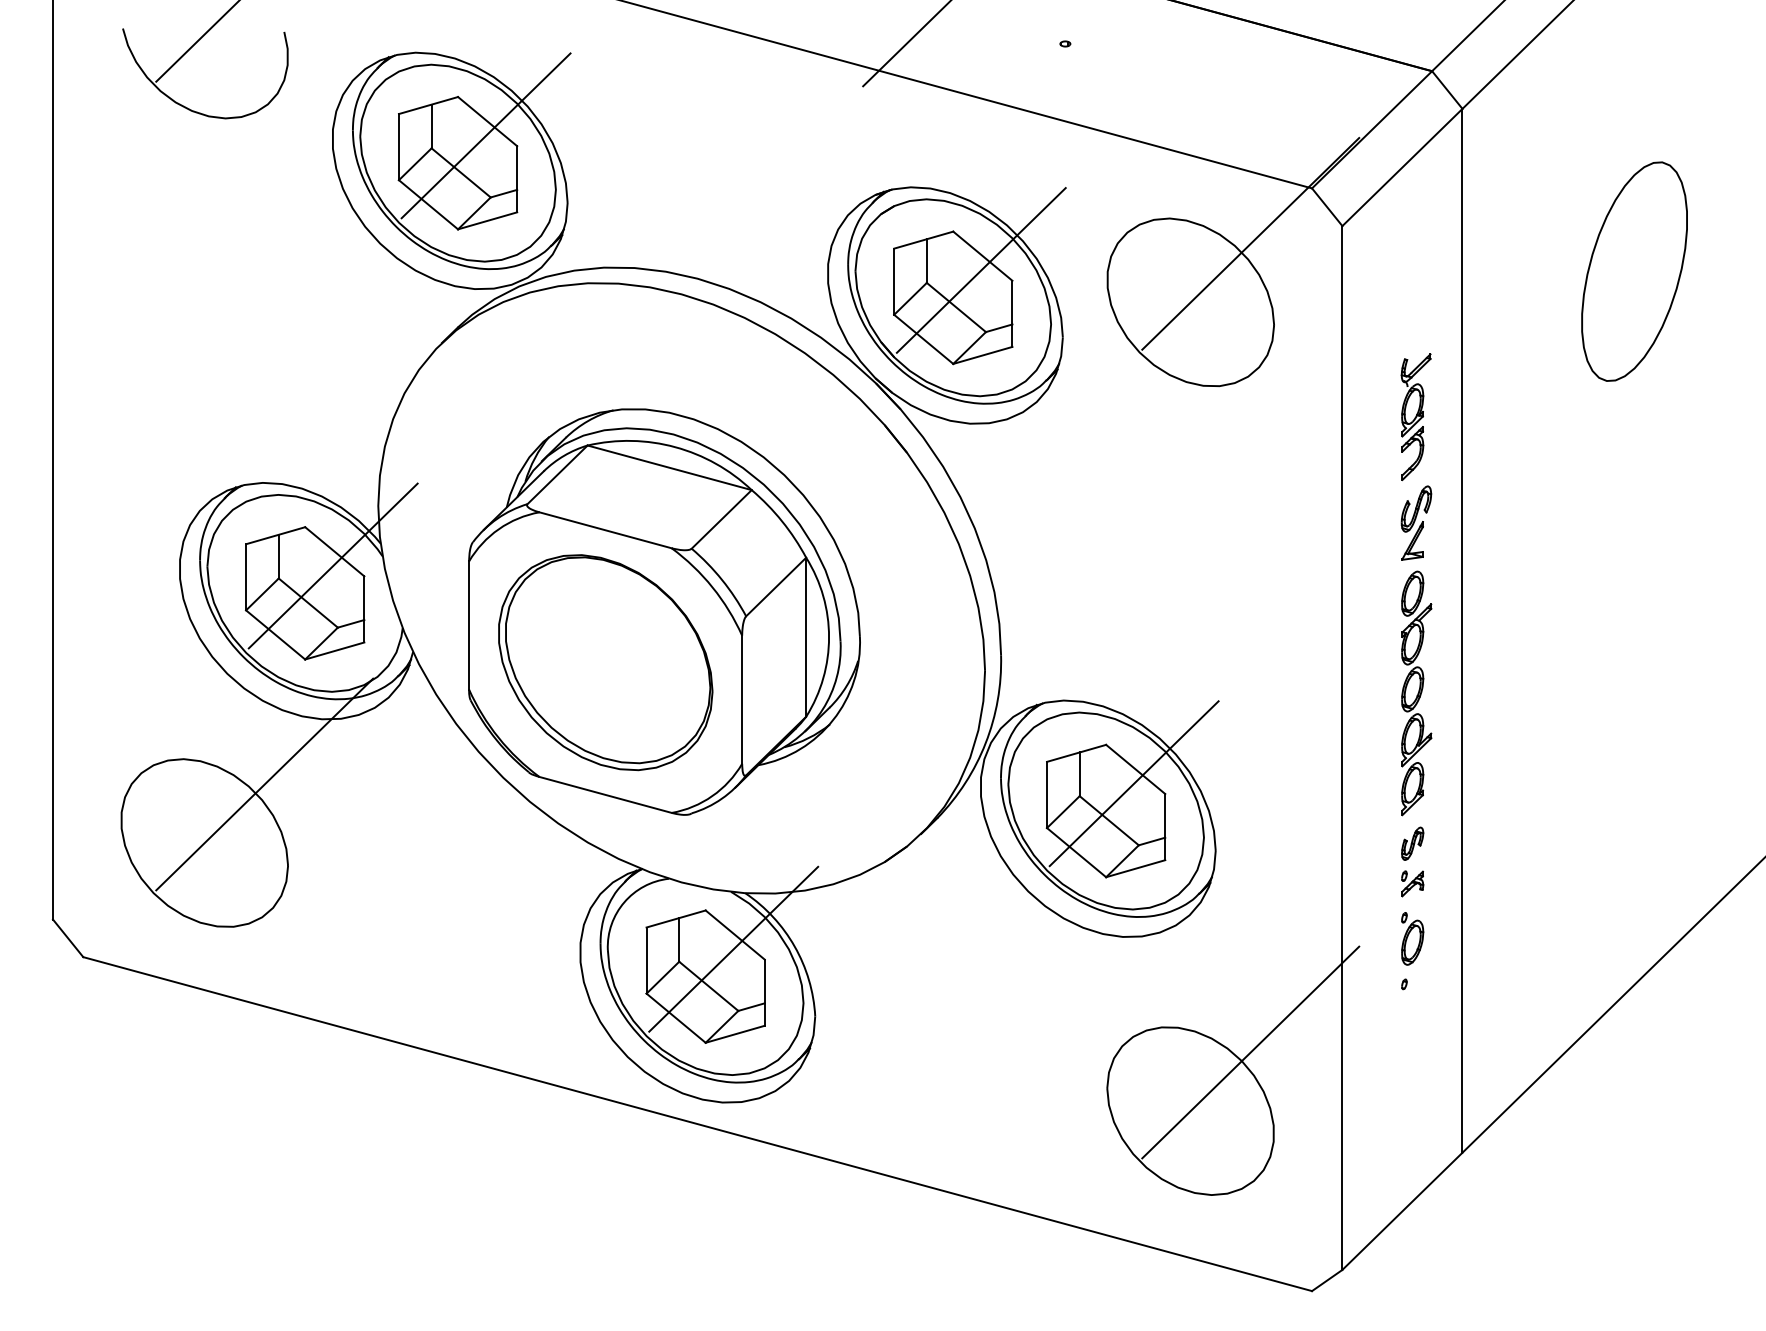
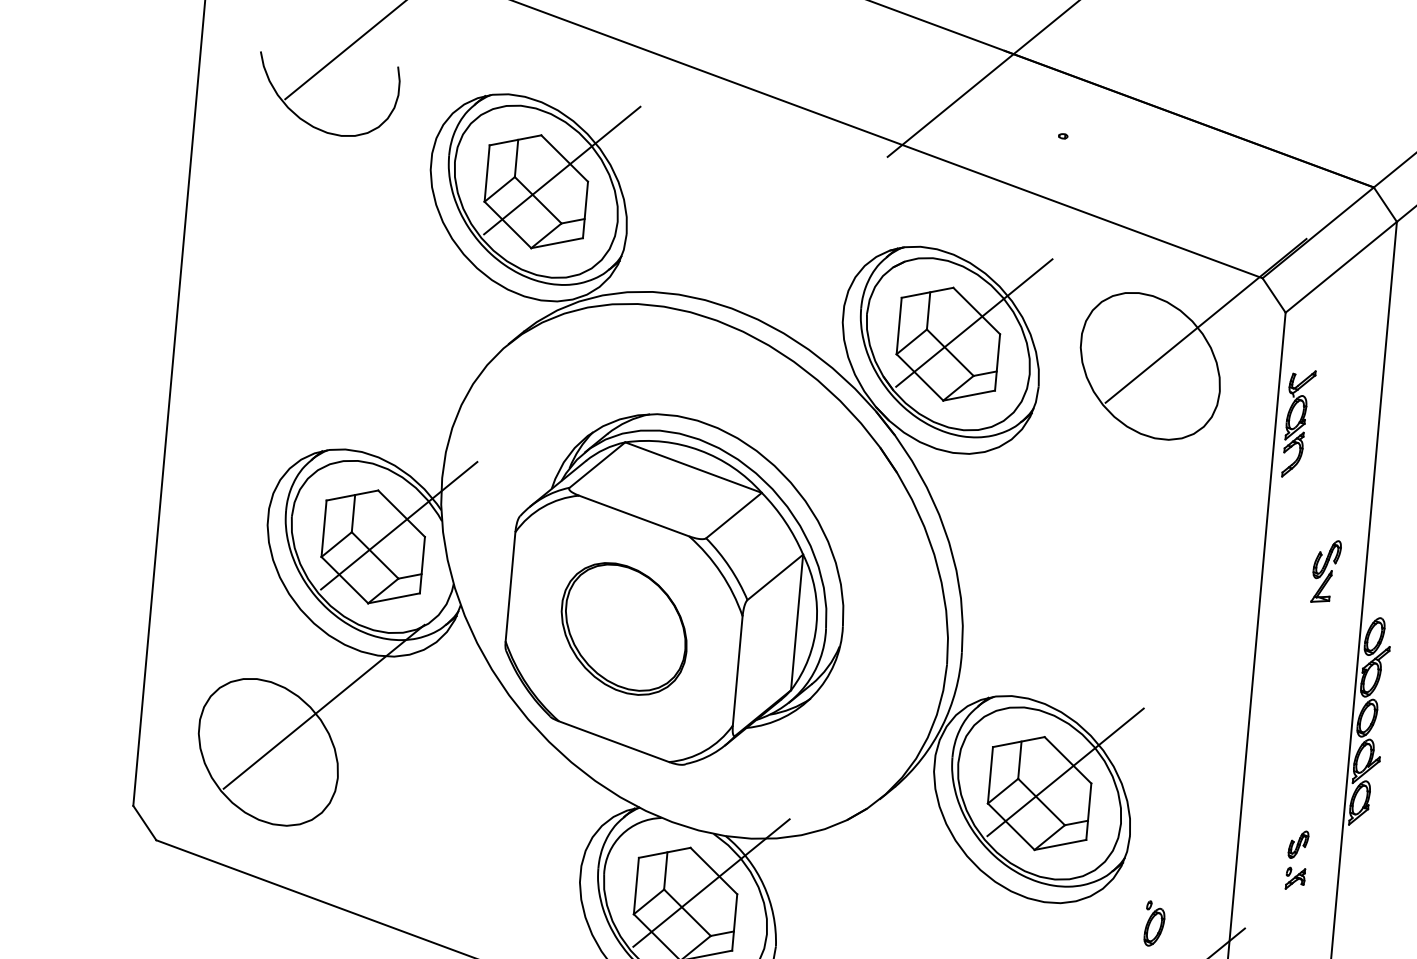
part: (1415, 417) -> (1298, 424), moved
part: (605, 662) -> (624, 628), size x0.7
part: (1416, 693) -> (1370, 722), moved
part: (1412, 938) -> (1154, 923), moved

